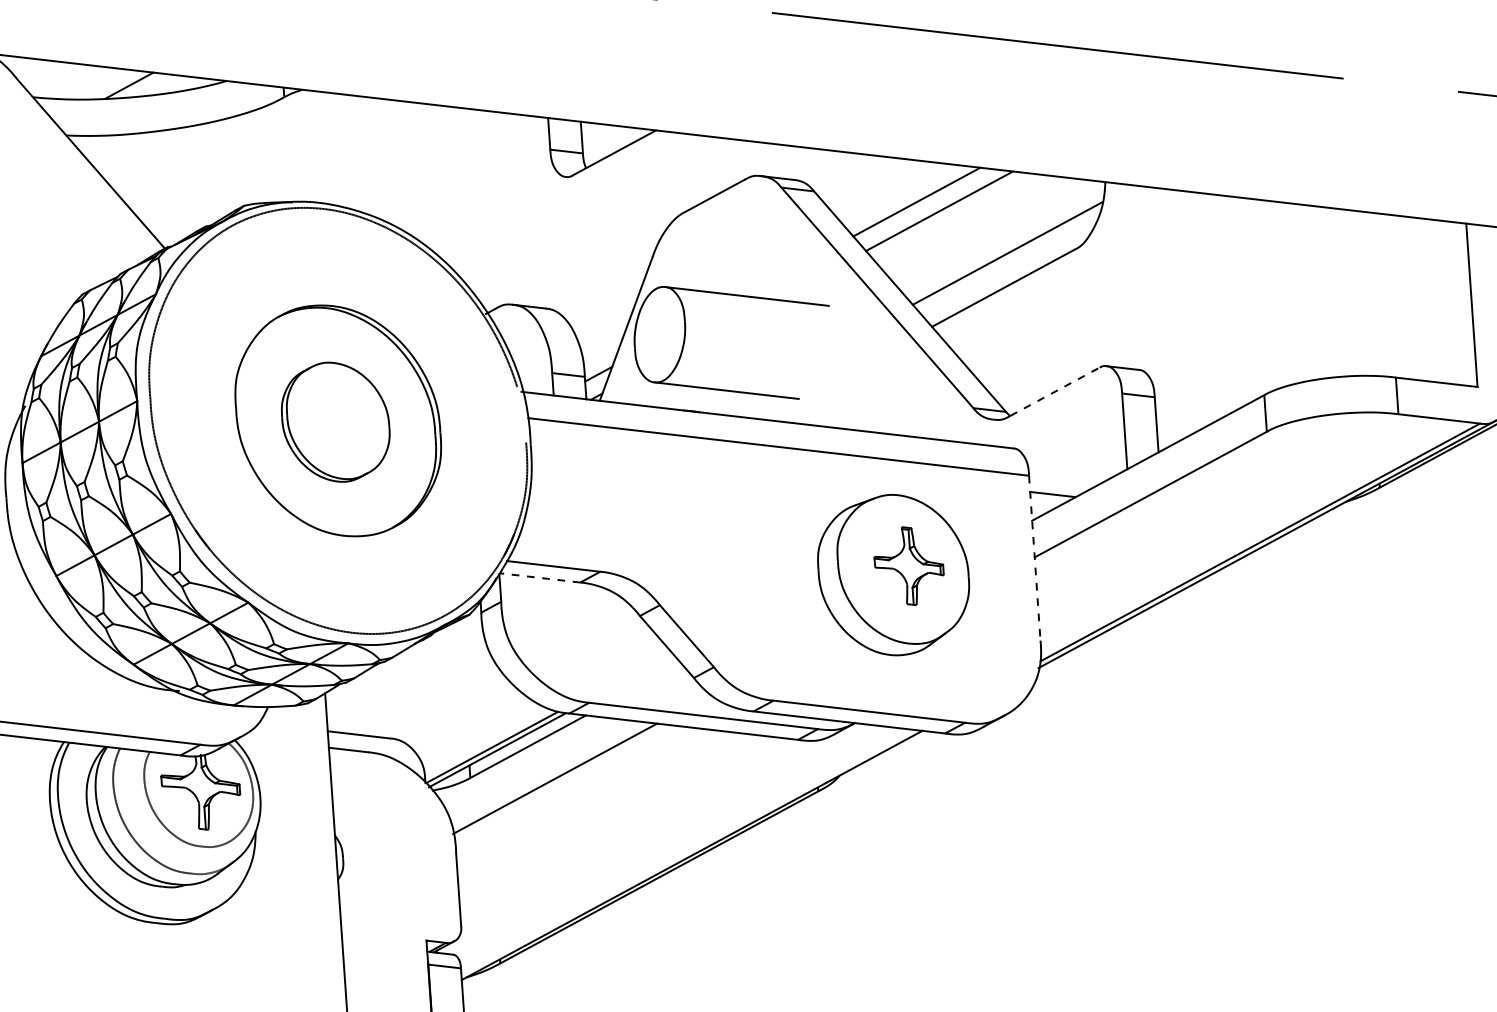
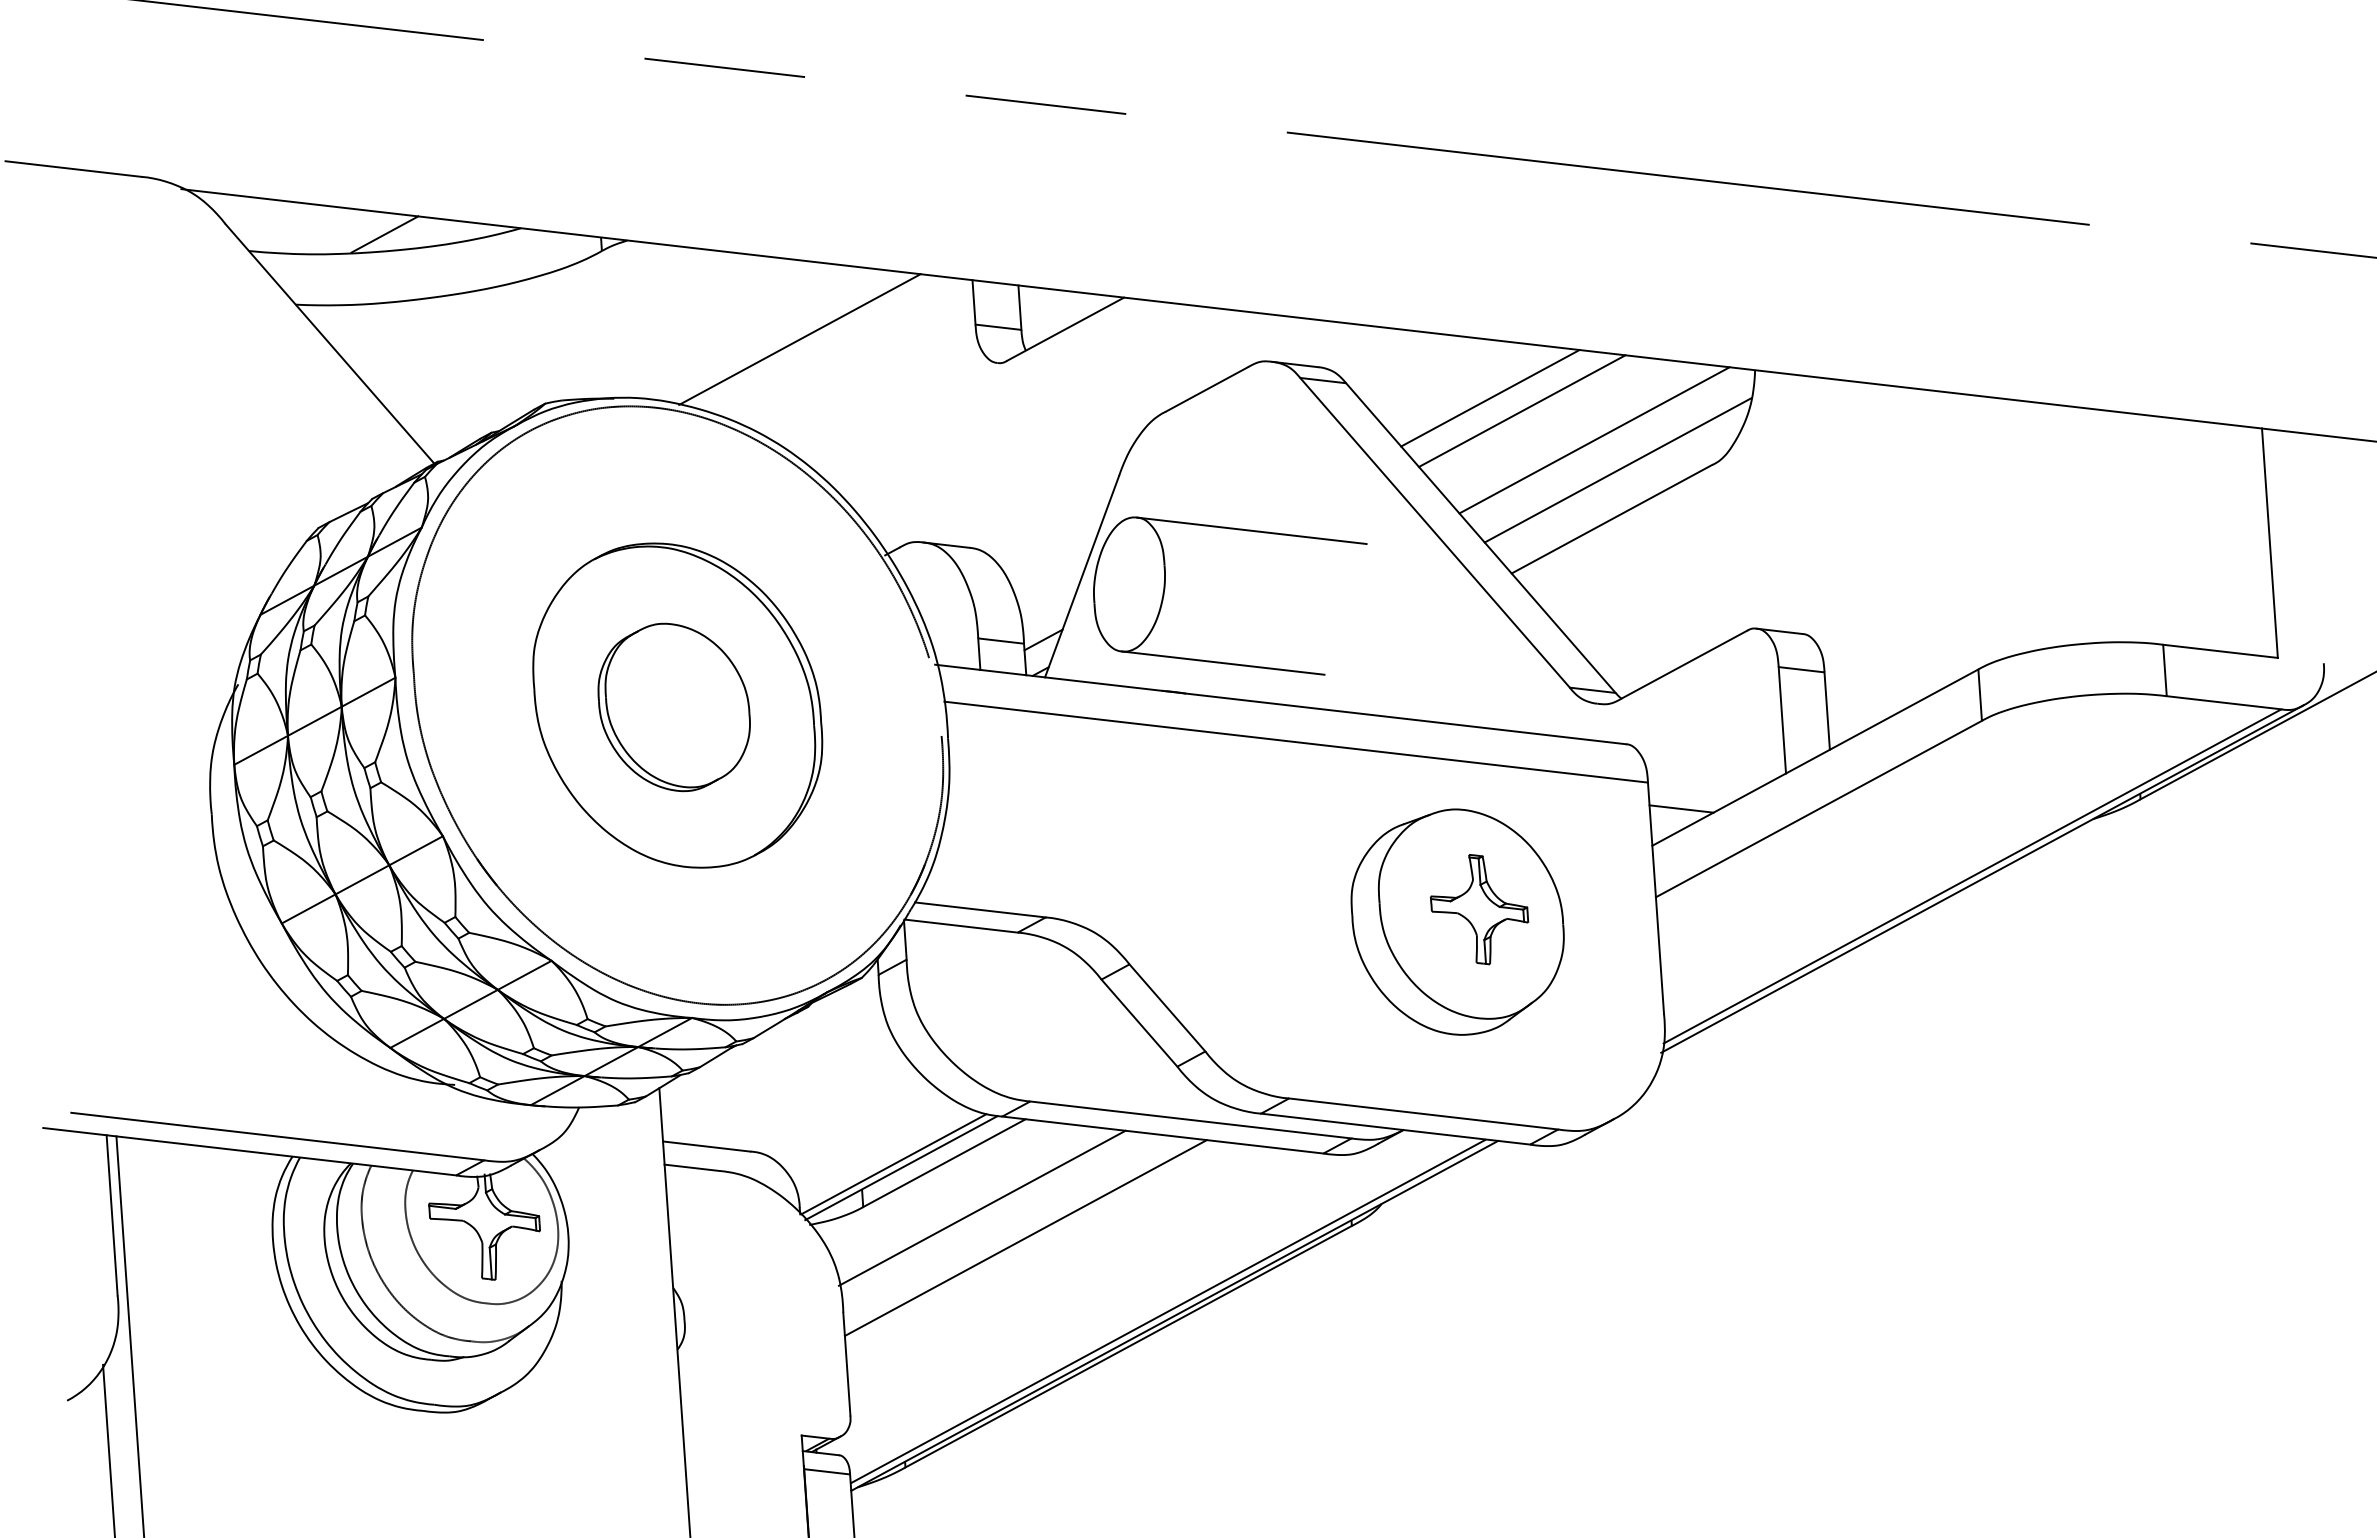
line: (424, 160) -> (799, 339), added
line: (990, 232) -> (1594, 440), added
line: (1055, 391) -> (1684, 664), dashed -> solid
line: (1035, 558) -> (1656, 898), dashed -> solid
line: (540, 578) -> (961, 926), dashed -> solid
line: (585, 799) -> (1025, 1237), added
line: (687, 852) -> (1168, 1311), added

